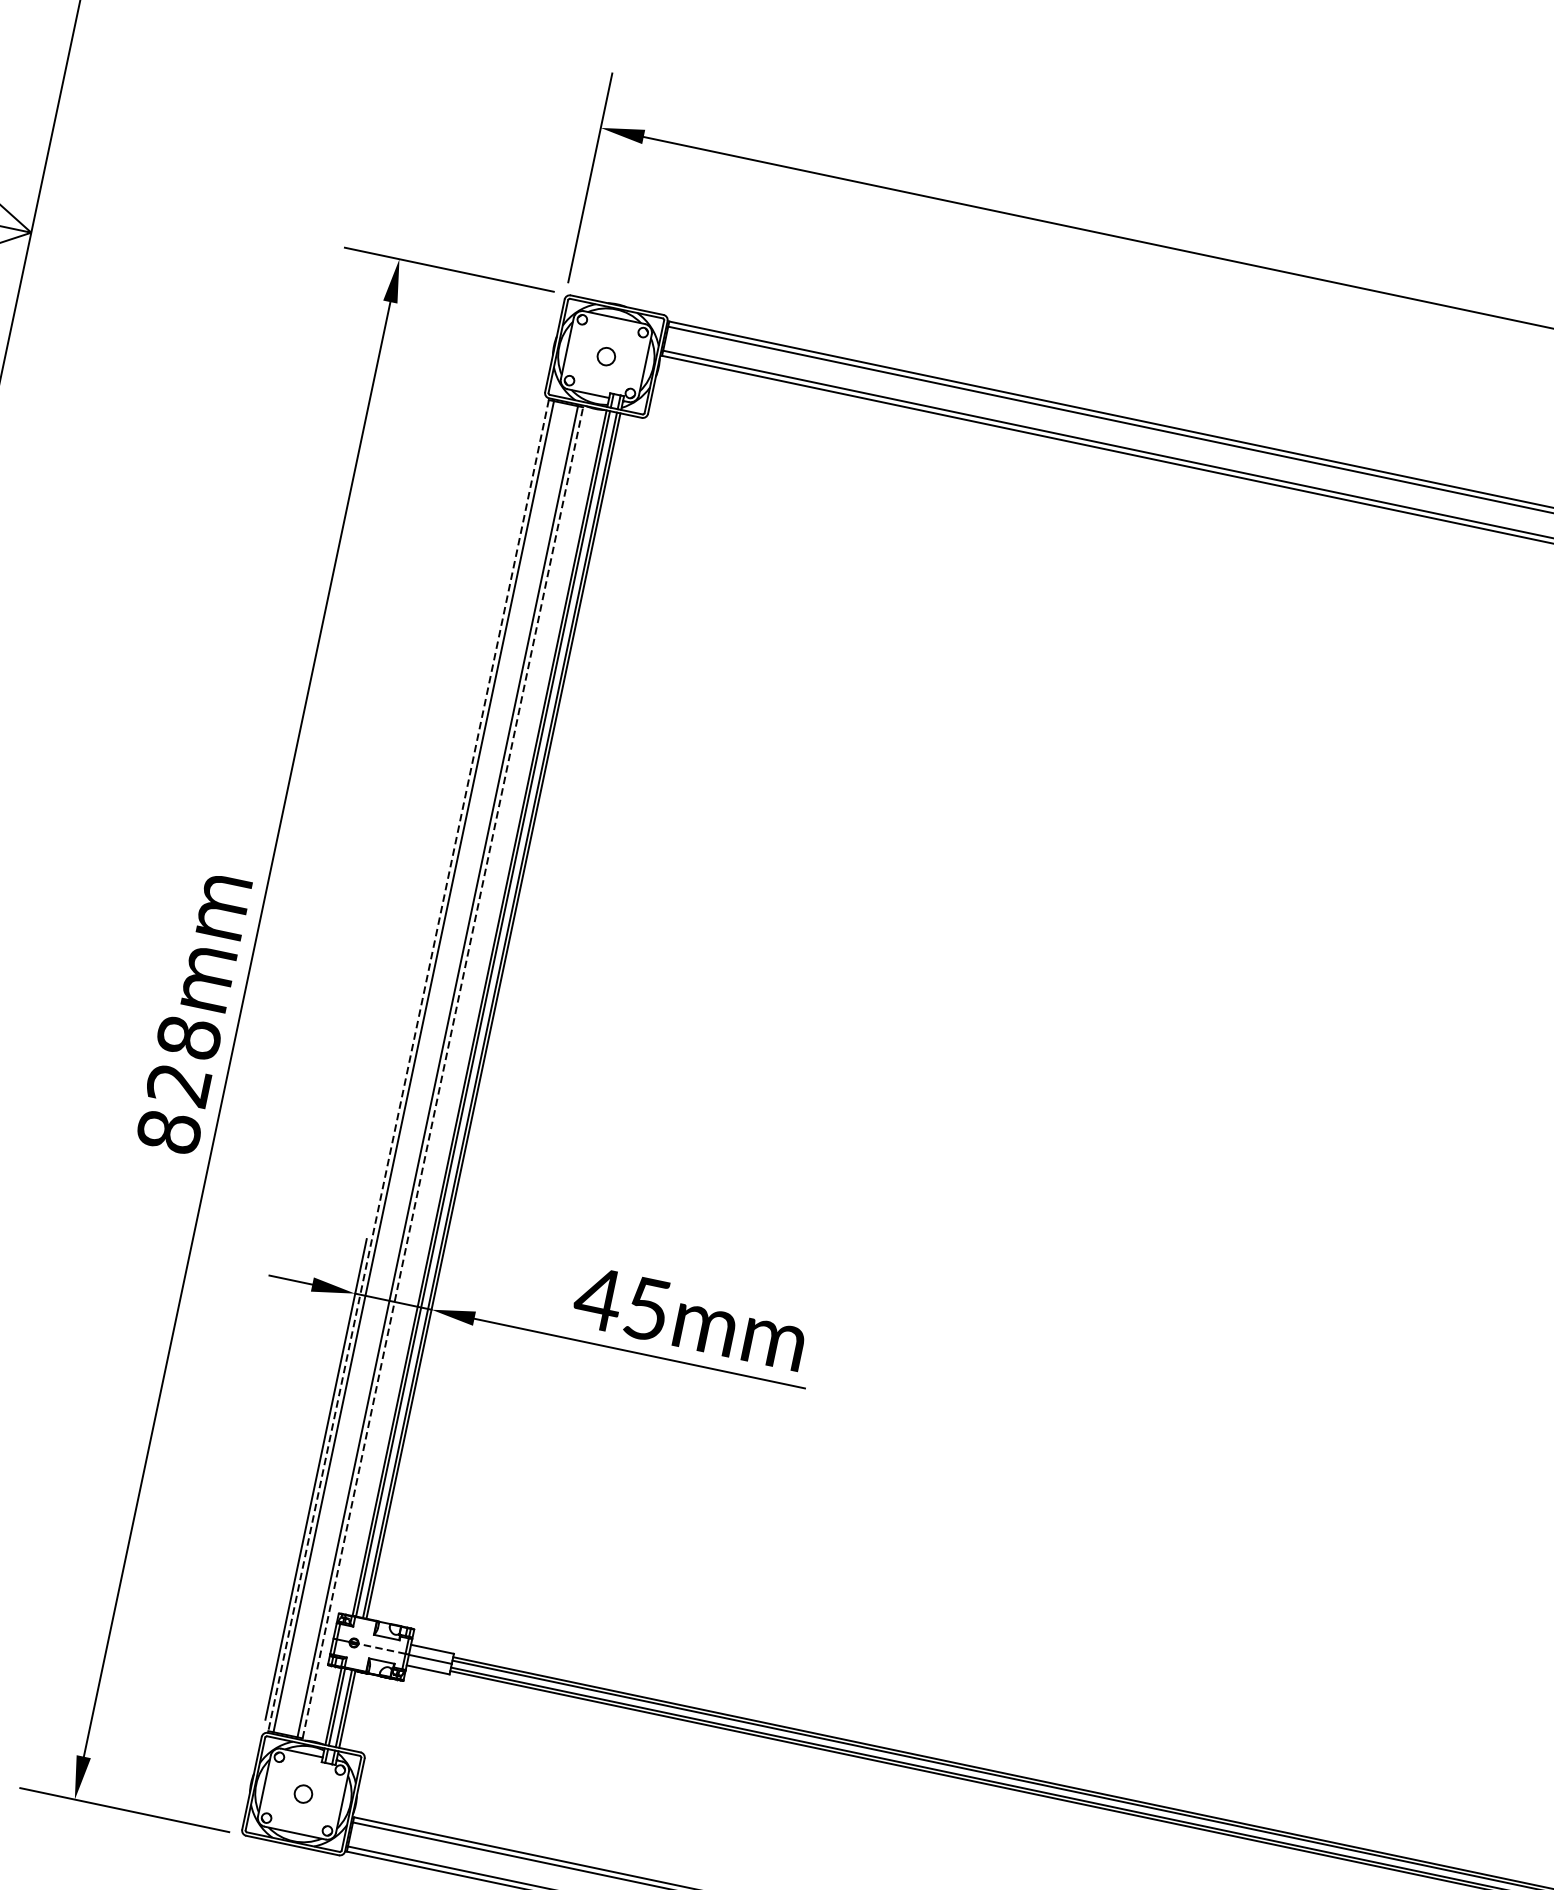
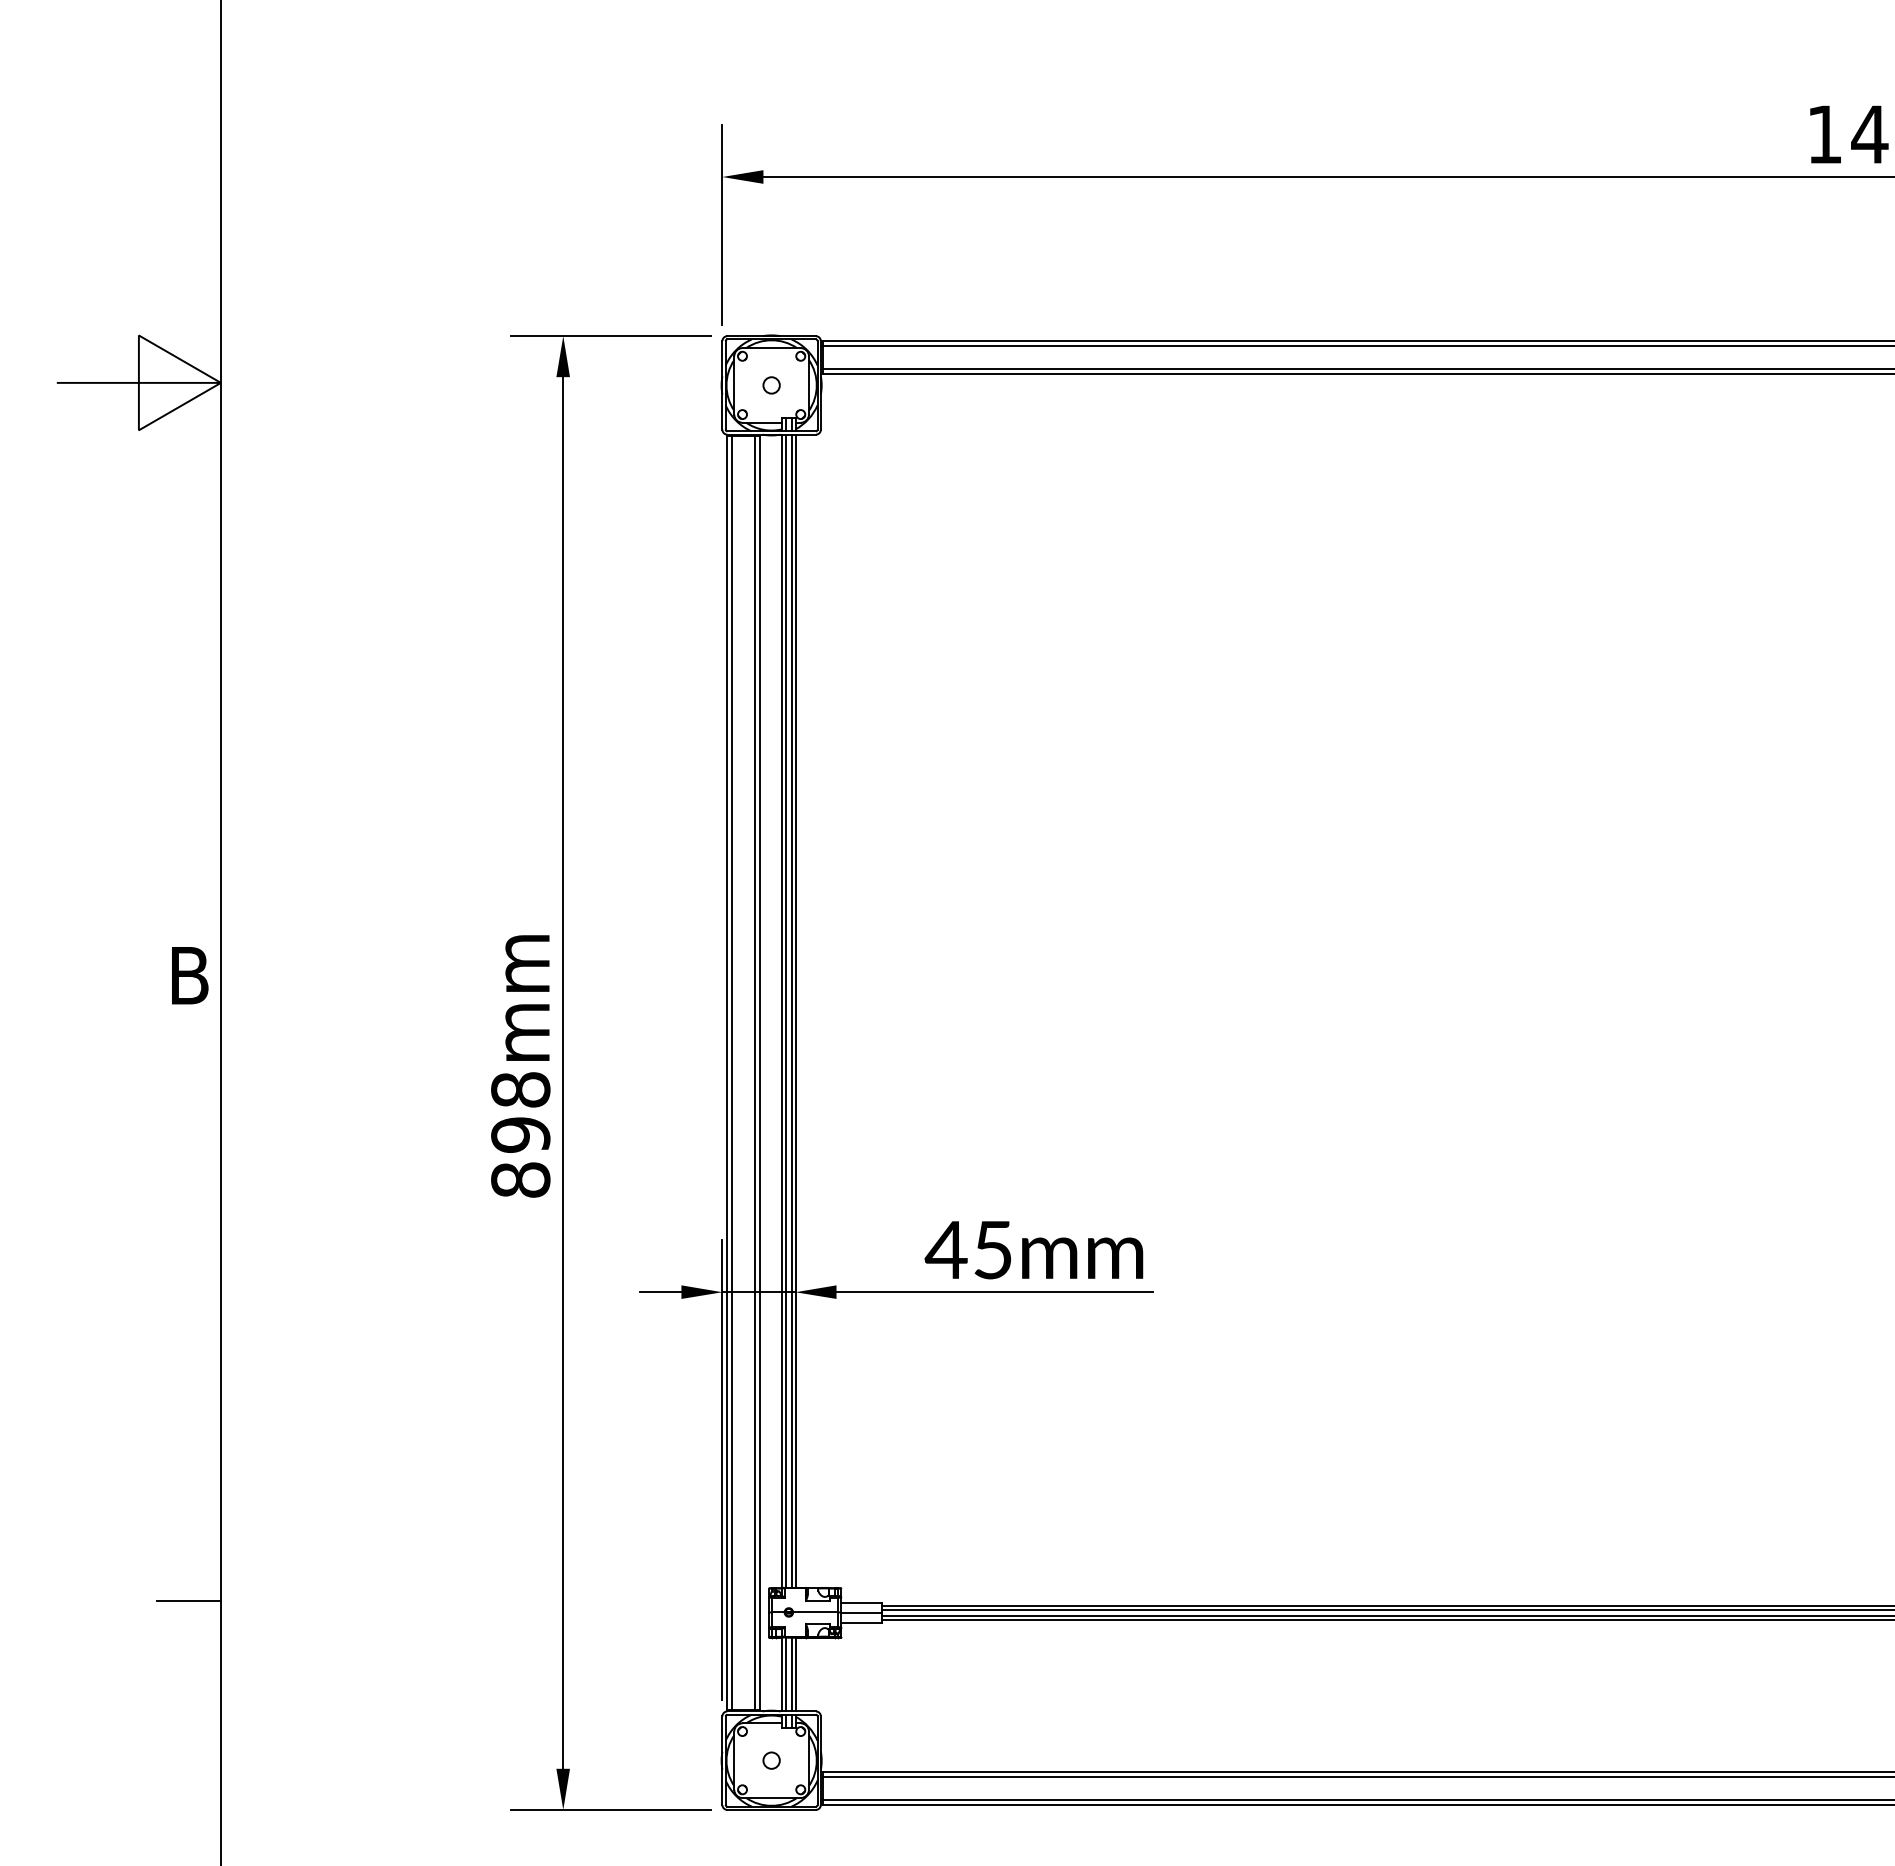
line: (408, 1066) -> (727, 1073), dashed -> solid
line: (443, 1073) -> (760, 1073), dashed -> solid
text: (178, 1084) -> (520, 1134), 828mm -> 898mm
line: (381, 1648) -> (815, 1612), dashed -> solid

